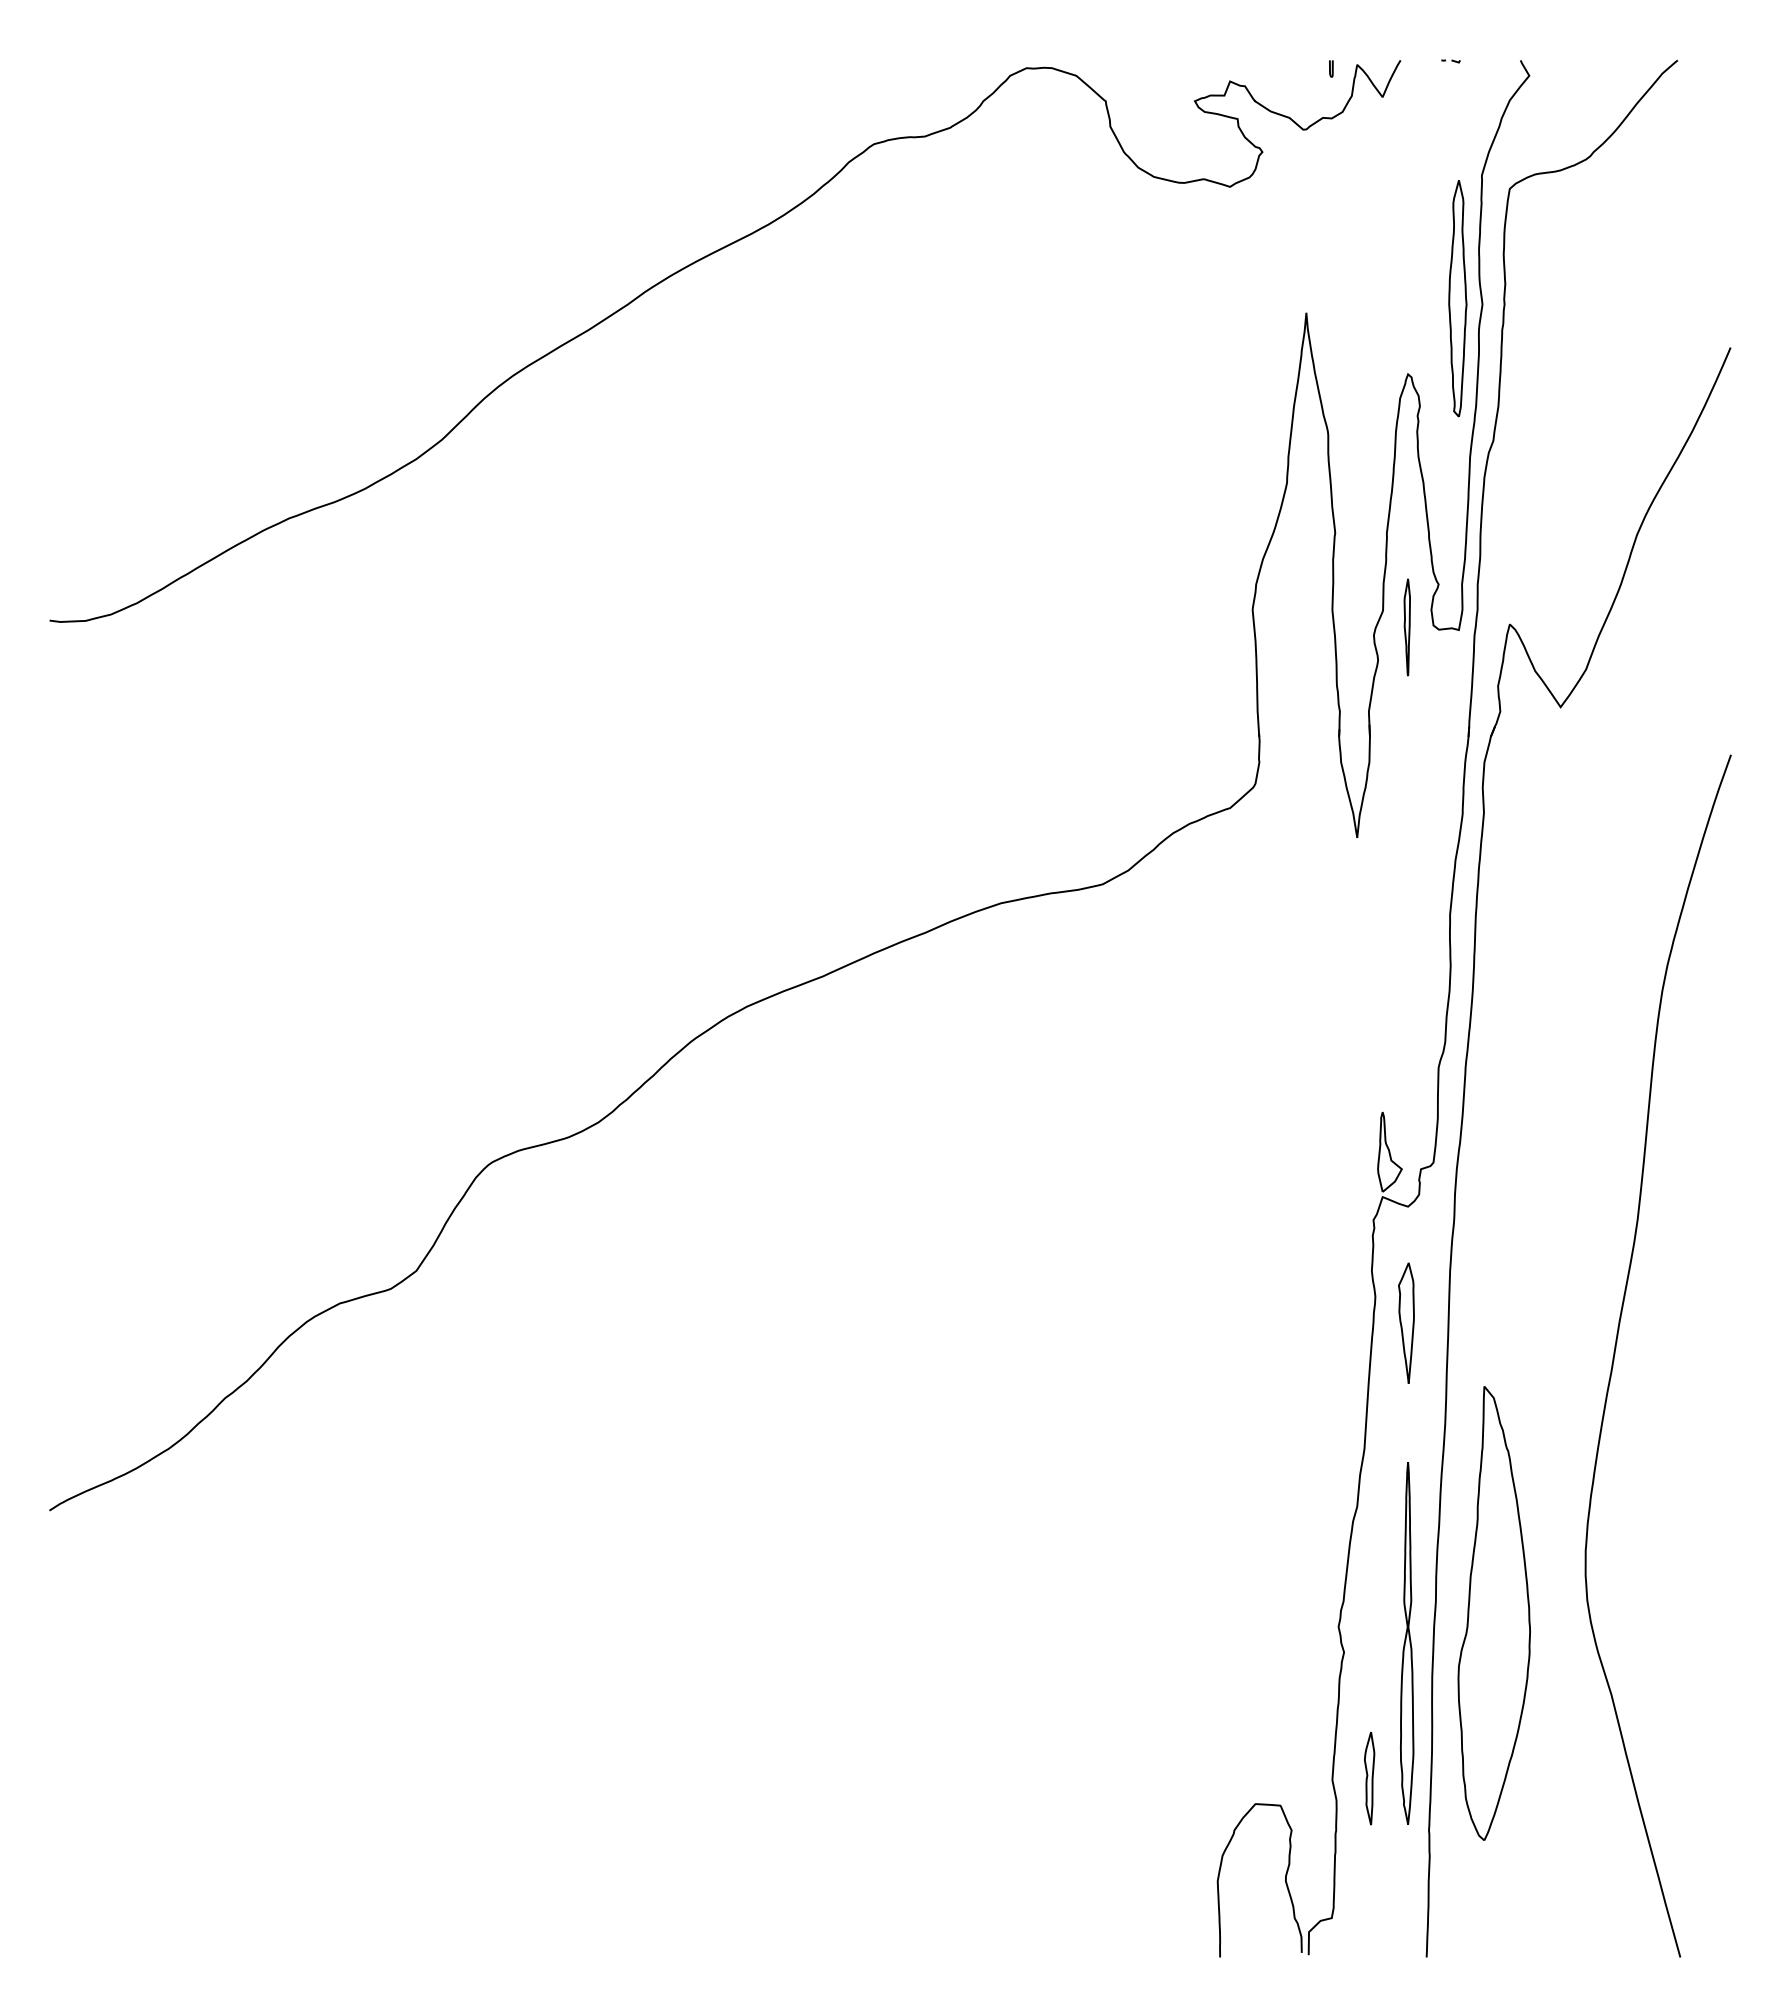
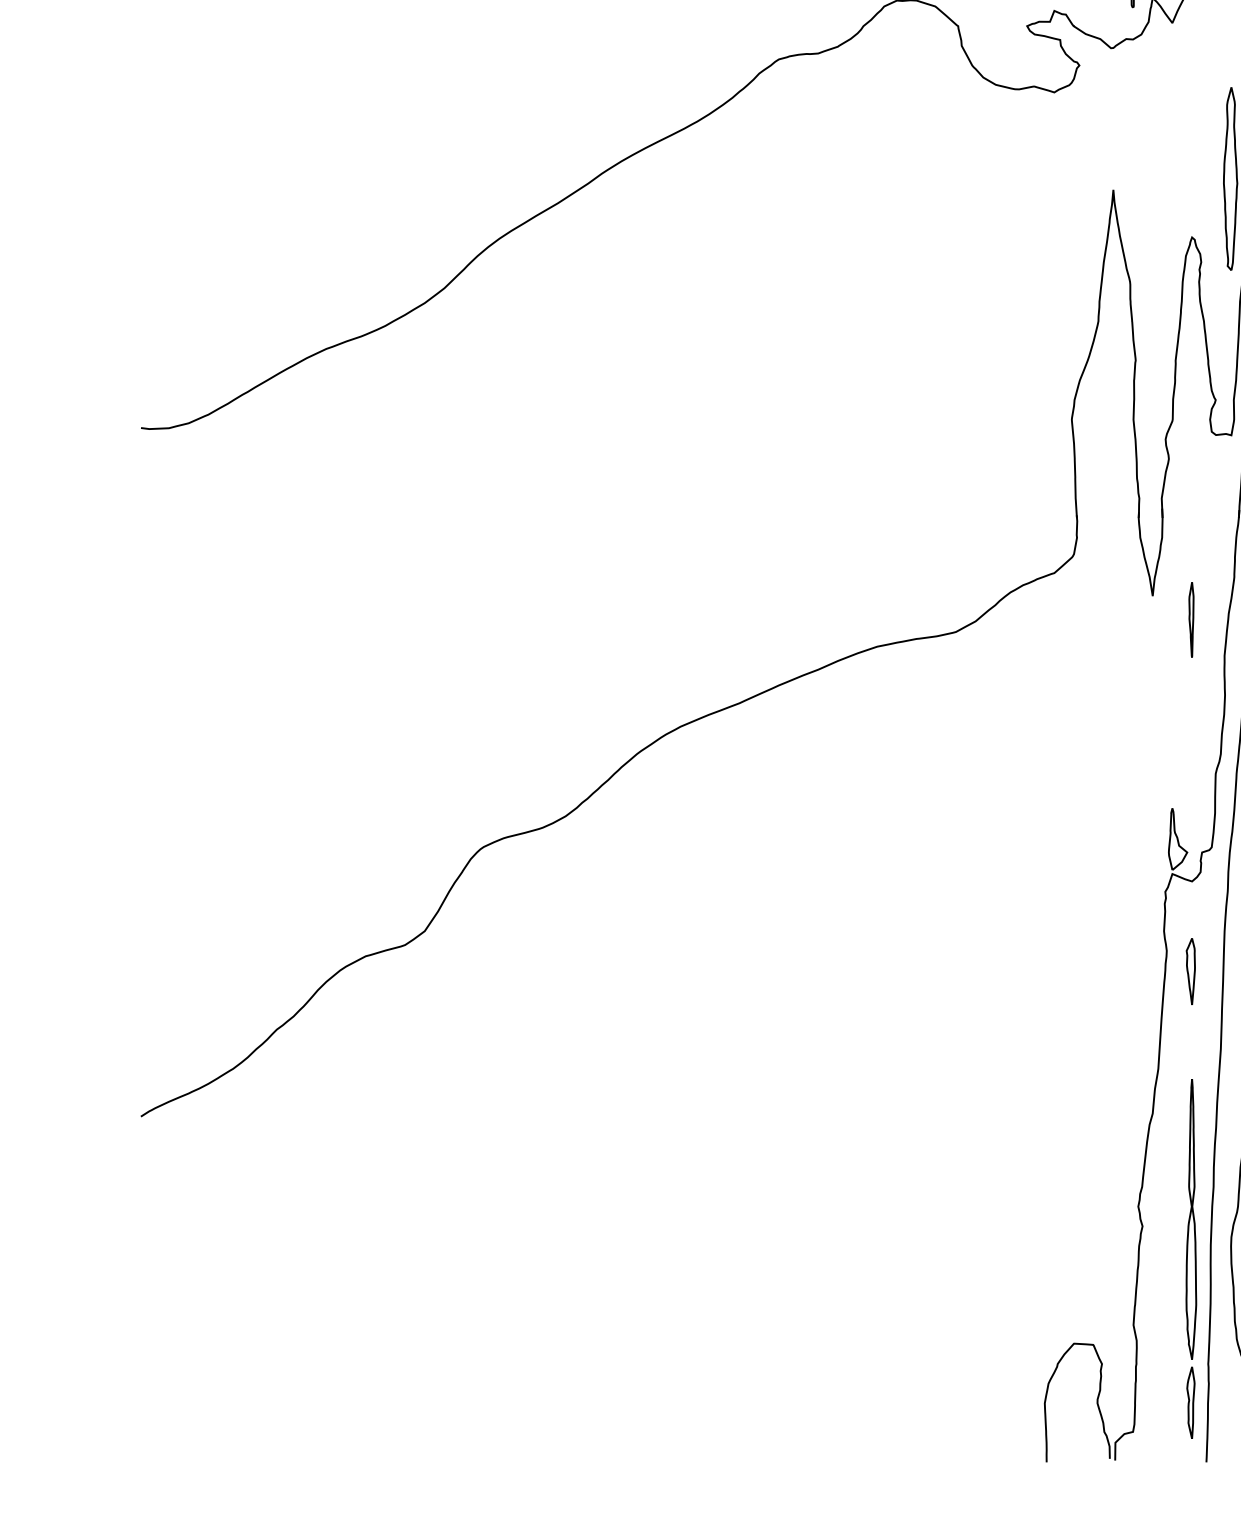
part: (1406, 627) -> (1190, 619), moved
part: (1406, 1323) -> (1190, 971), size x0.71
part: (1369, 1778) -> (1190, 1402), moved

